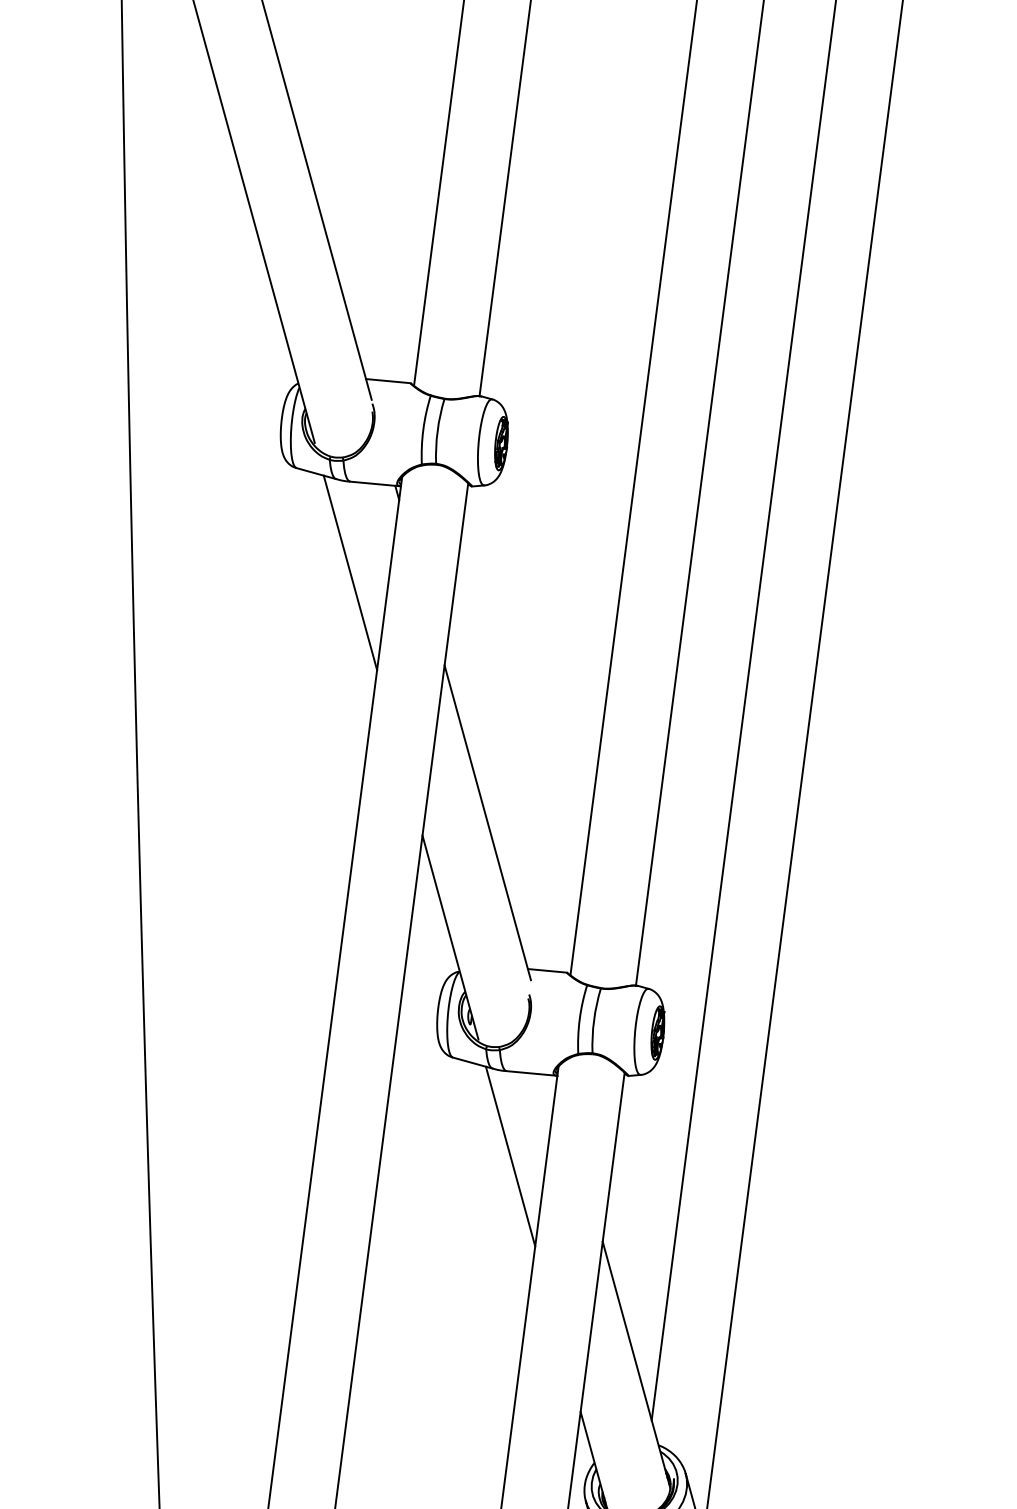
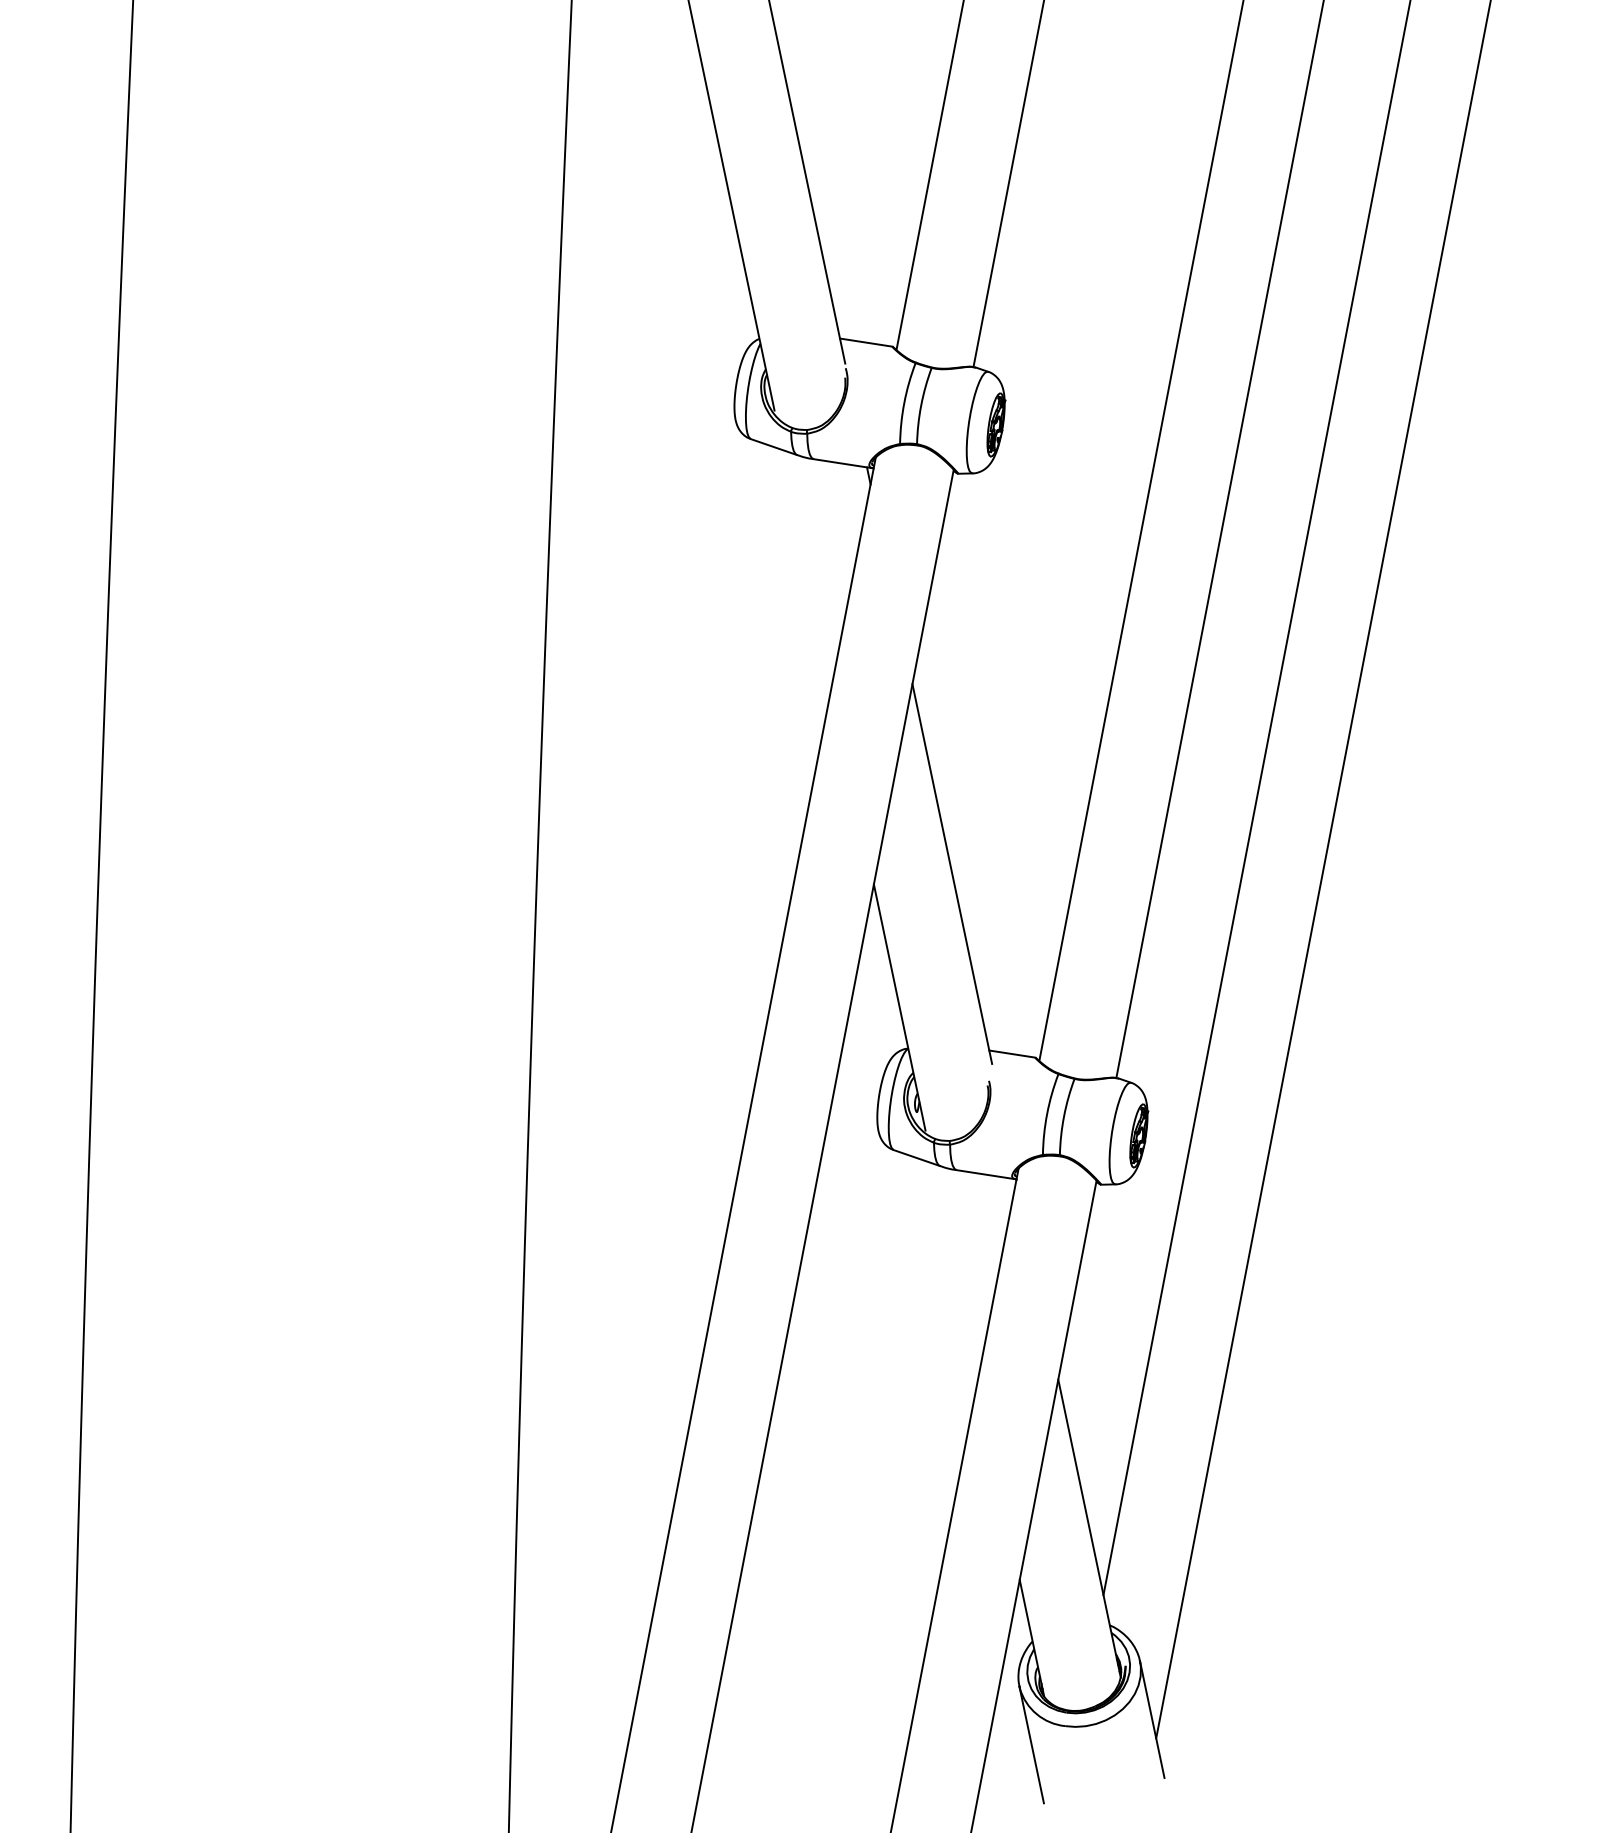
line: (350, 572) -> (807, 567), removed
line: (510, 1156) -> (954, 1271), removed

